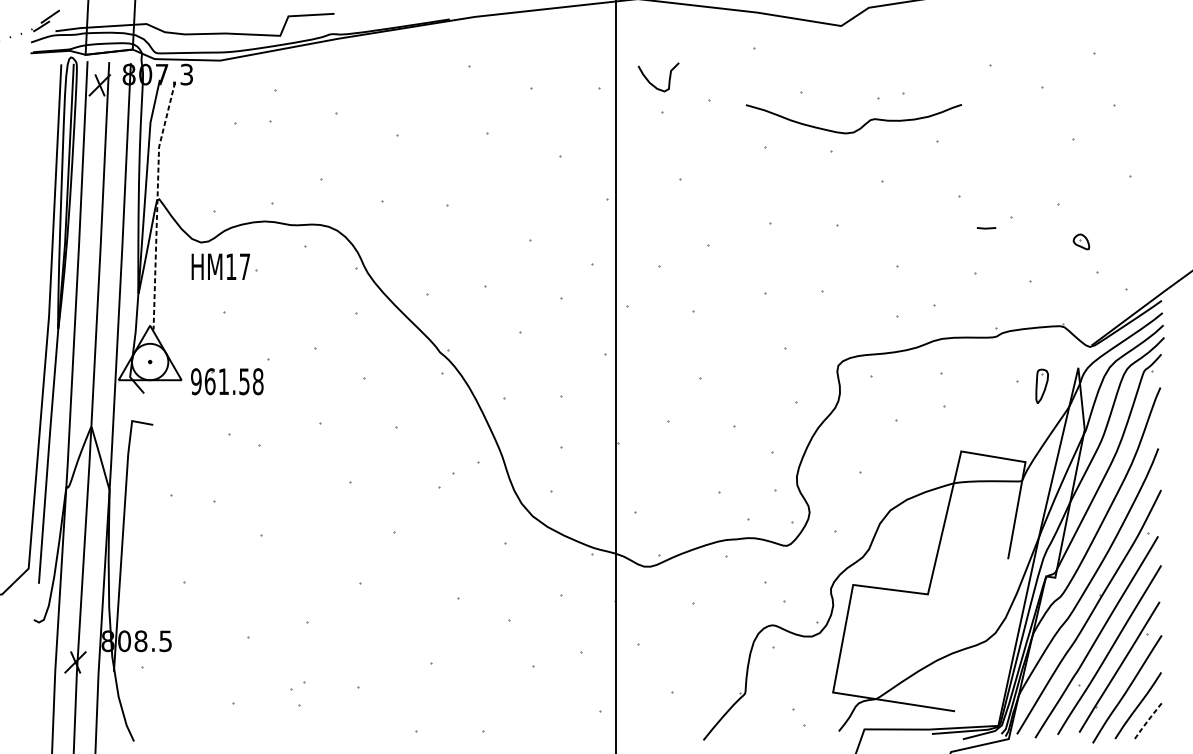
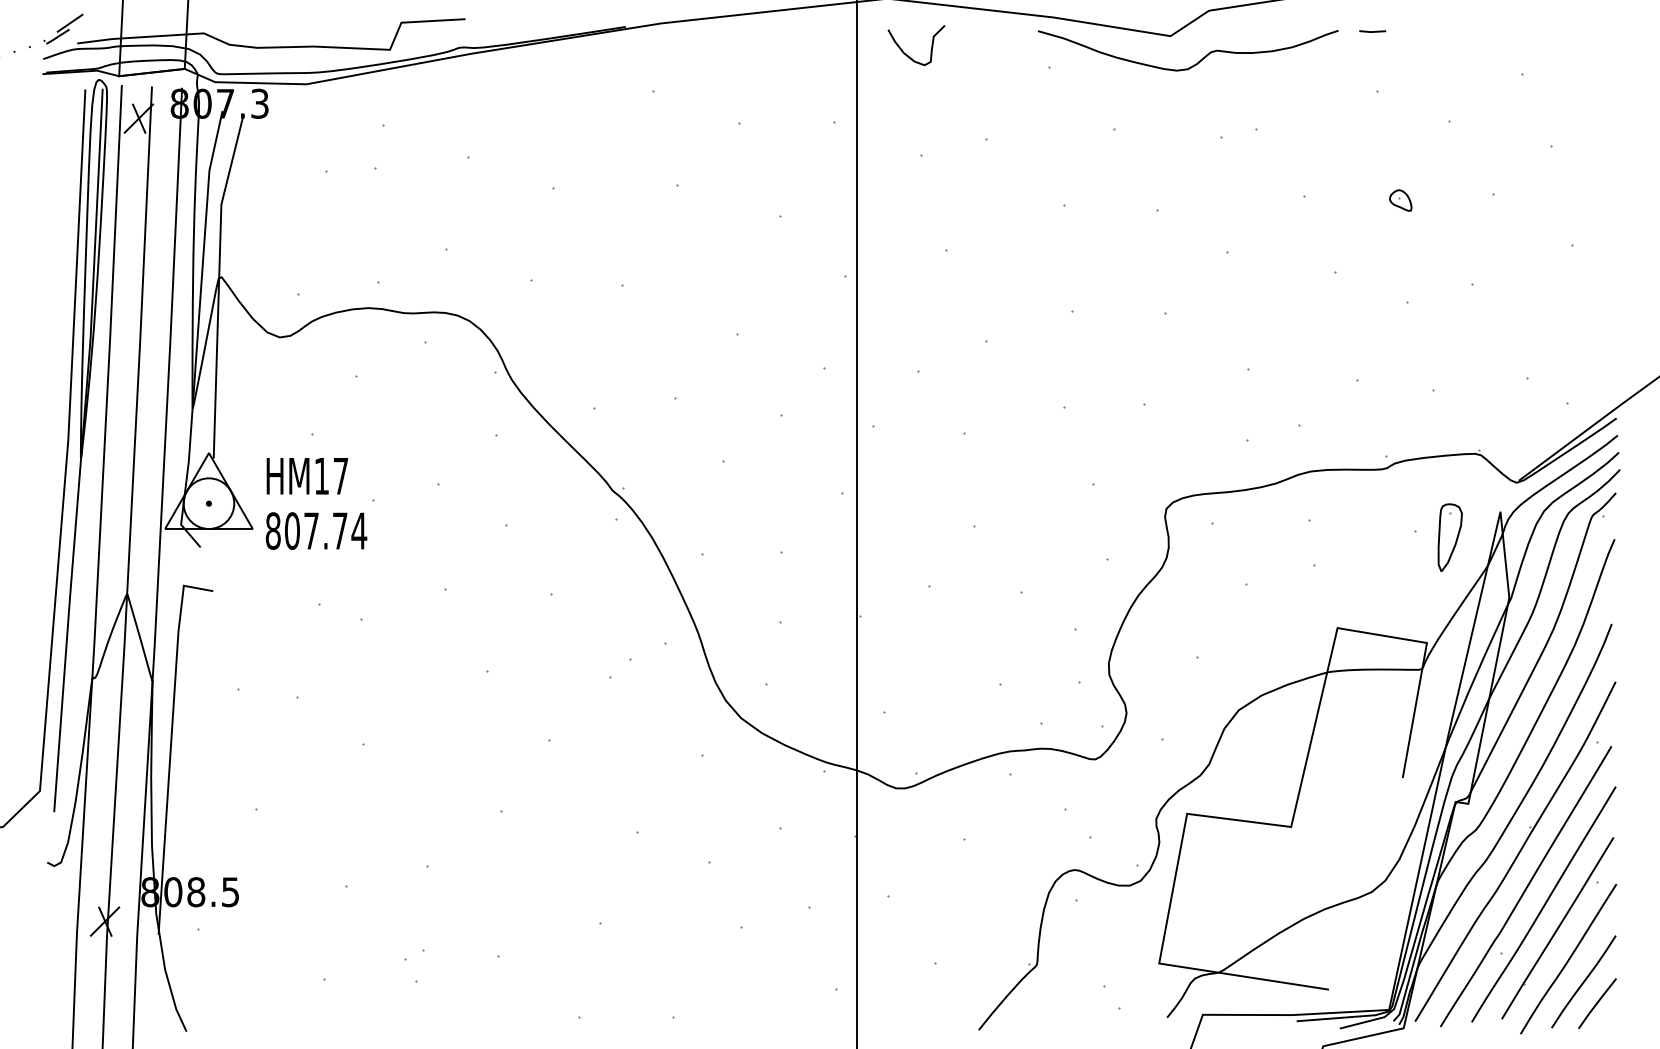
curve: (652, 83) -> (907, 54), moved
curve: (859, 128) -> (1195, 63), moved
line: (157, 205) -> (218, 285), dashed -> solid
line: (986, 228) -> (1372, 31), moved
part: (1081, 241) -> (1400, 200), moved
text: (220, 267) -> (306, 476), moved
text: (227, 381) -> (316, 530), 961.58 -> 807.74
part: (1041, 386) -> (1449, 537), size x1.43
line: (1147, 721) -> (1596, 1003), dashed -> solid

